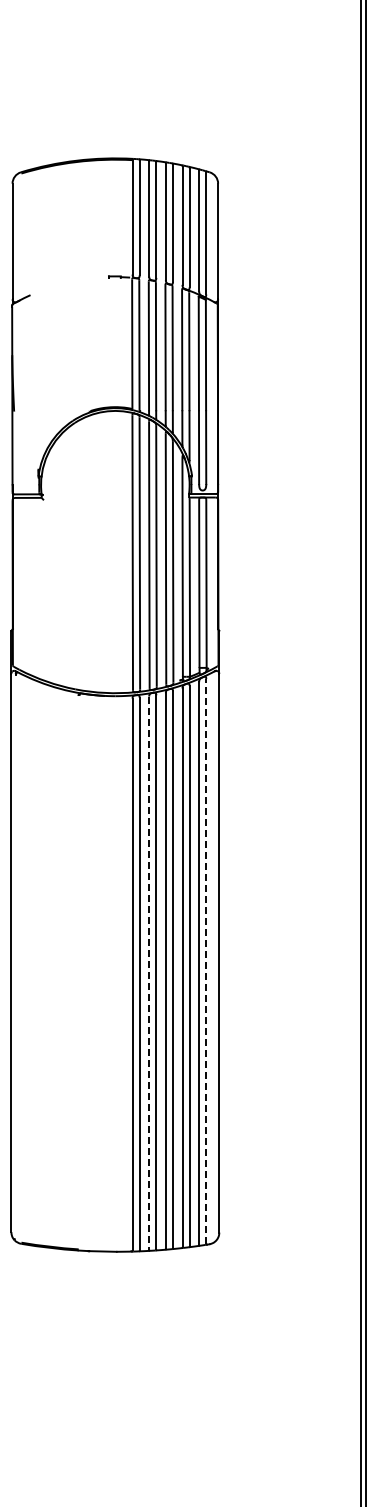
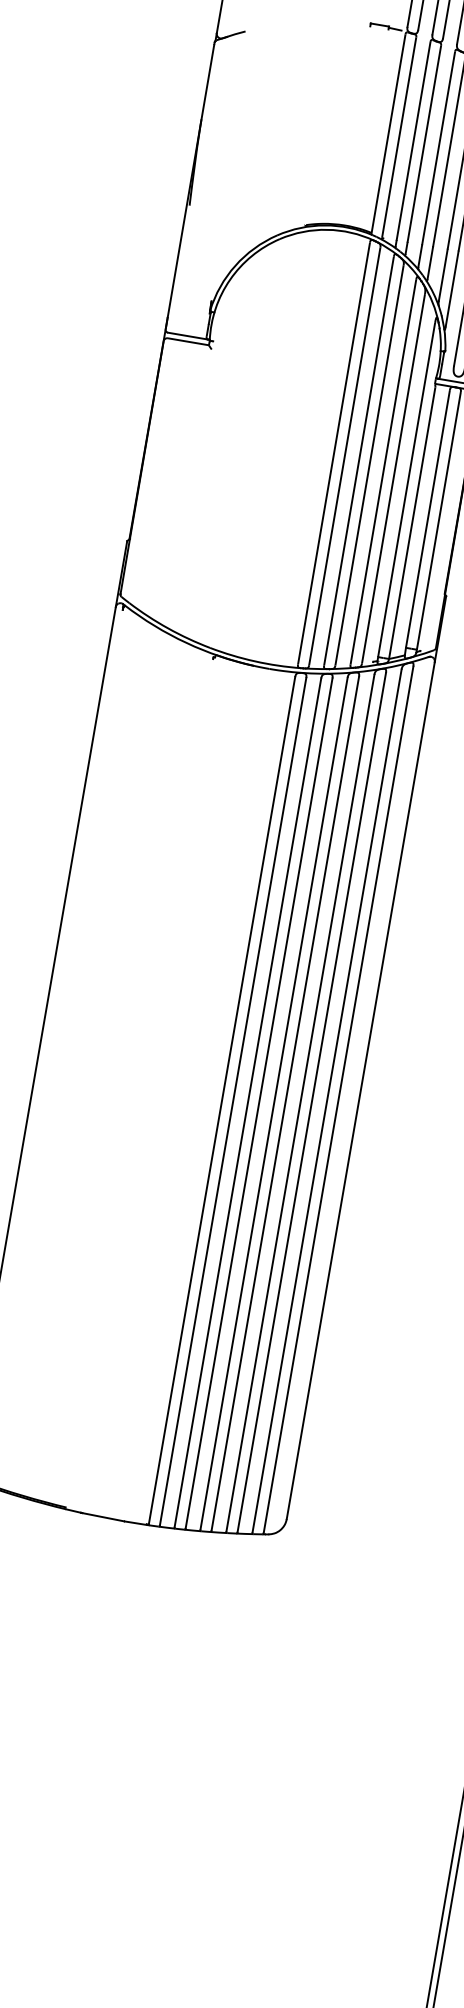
line: (206, 960) -> (339, 1098), dashed -> solid
line: (149, 973) -> (248, 1103), dashed -> solid

